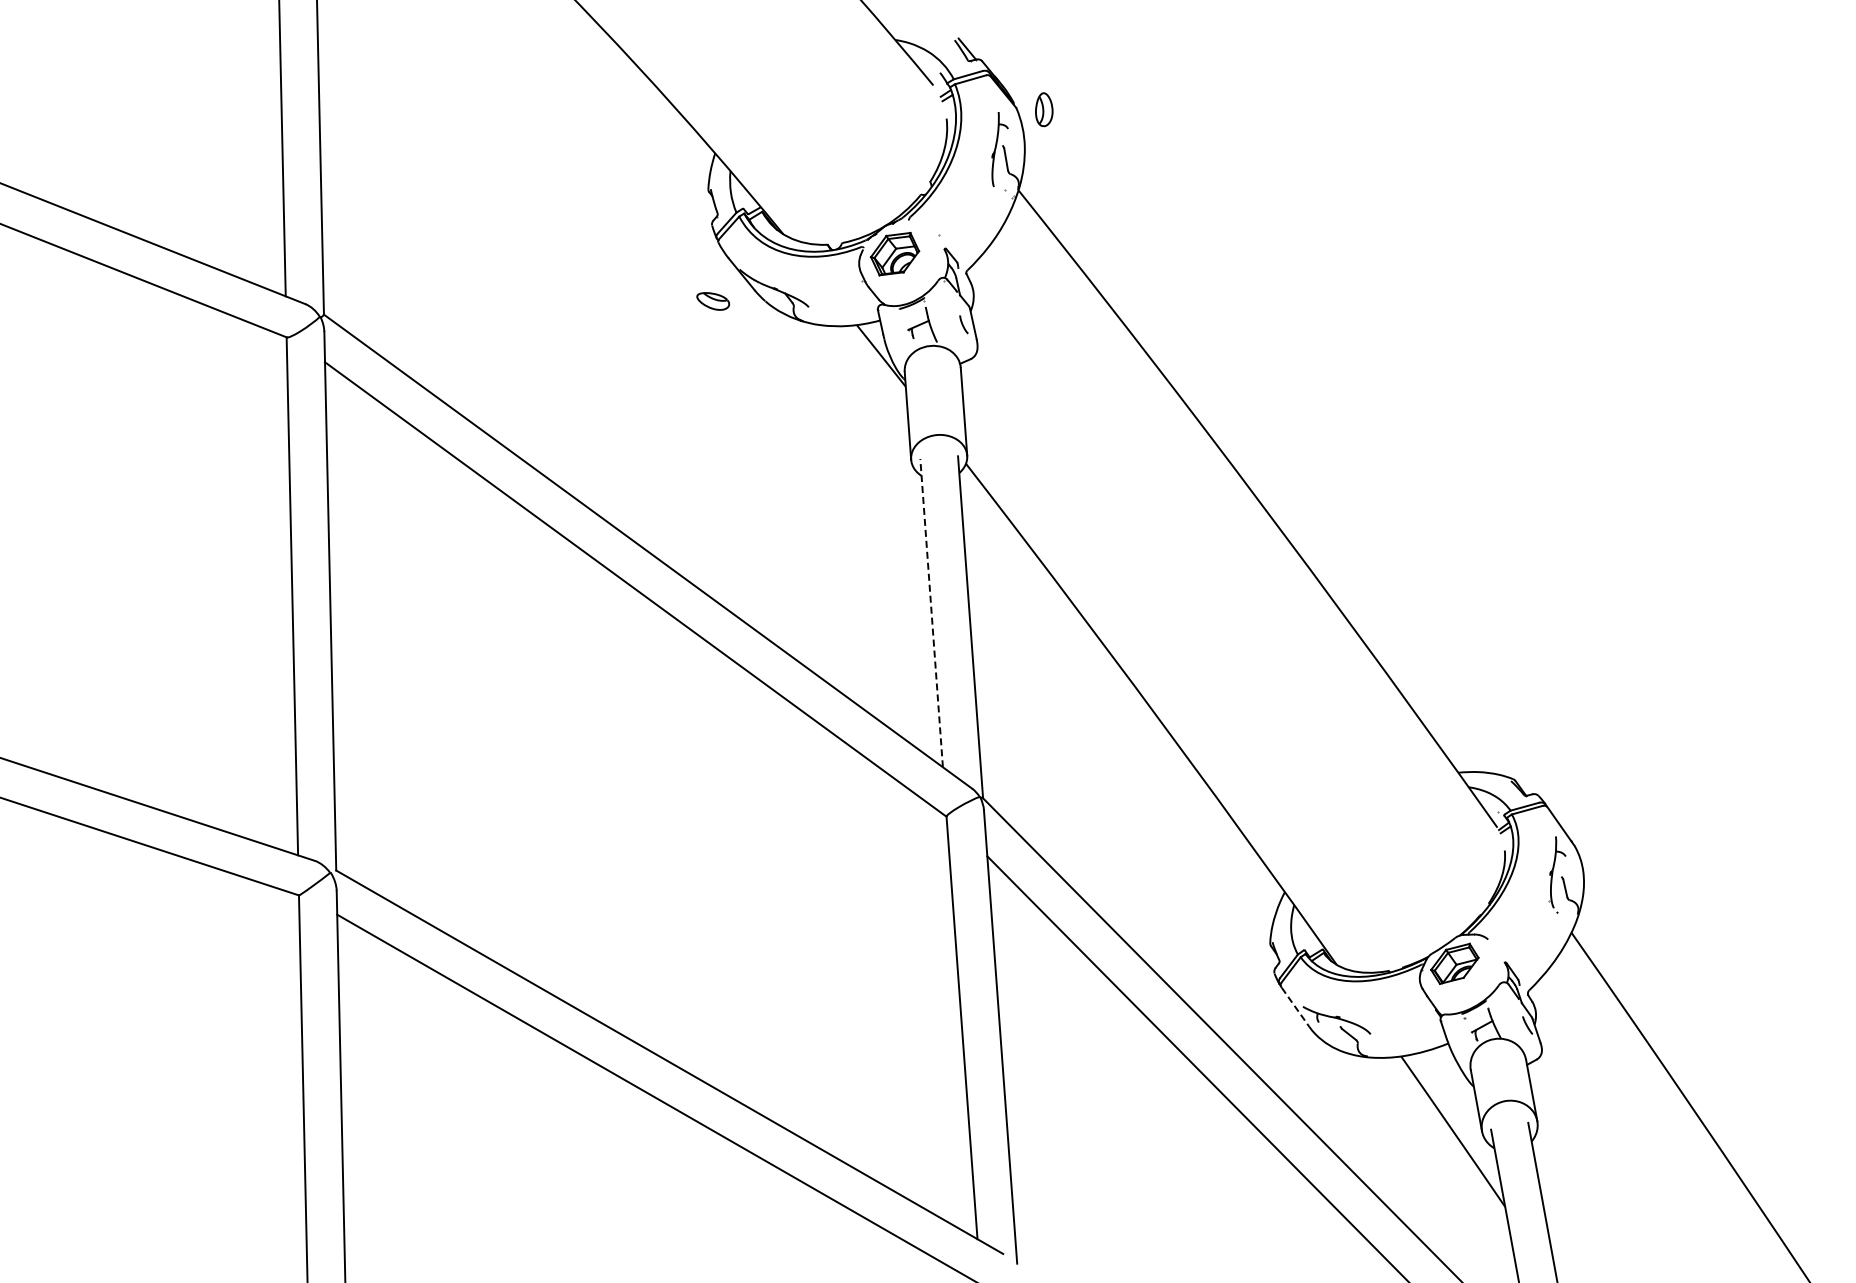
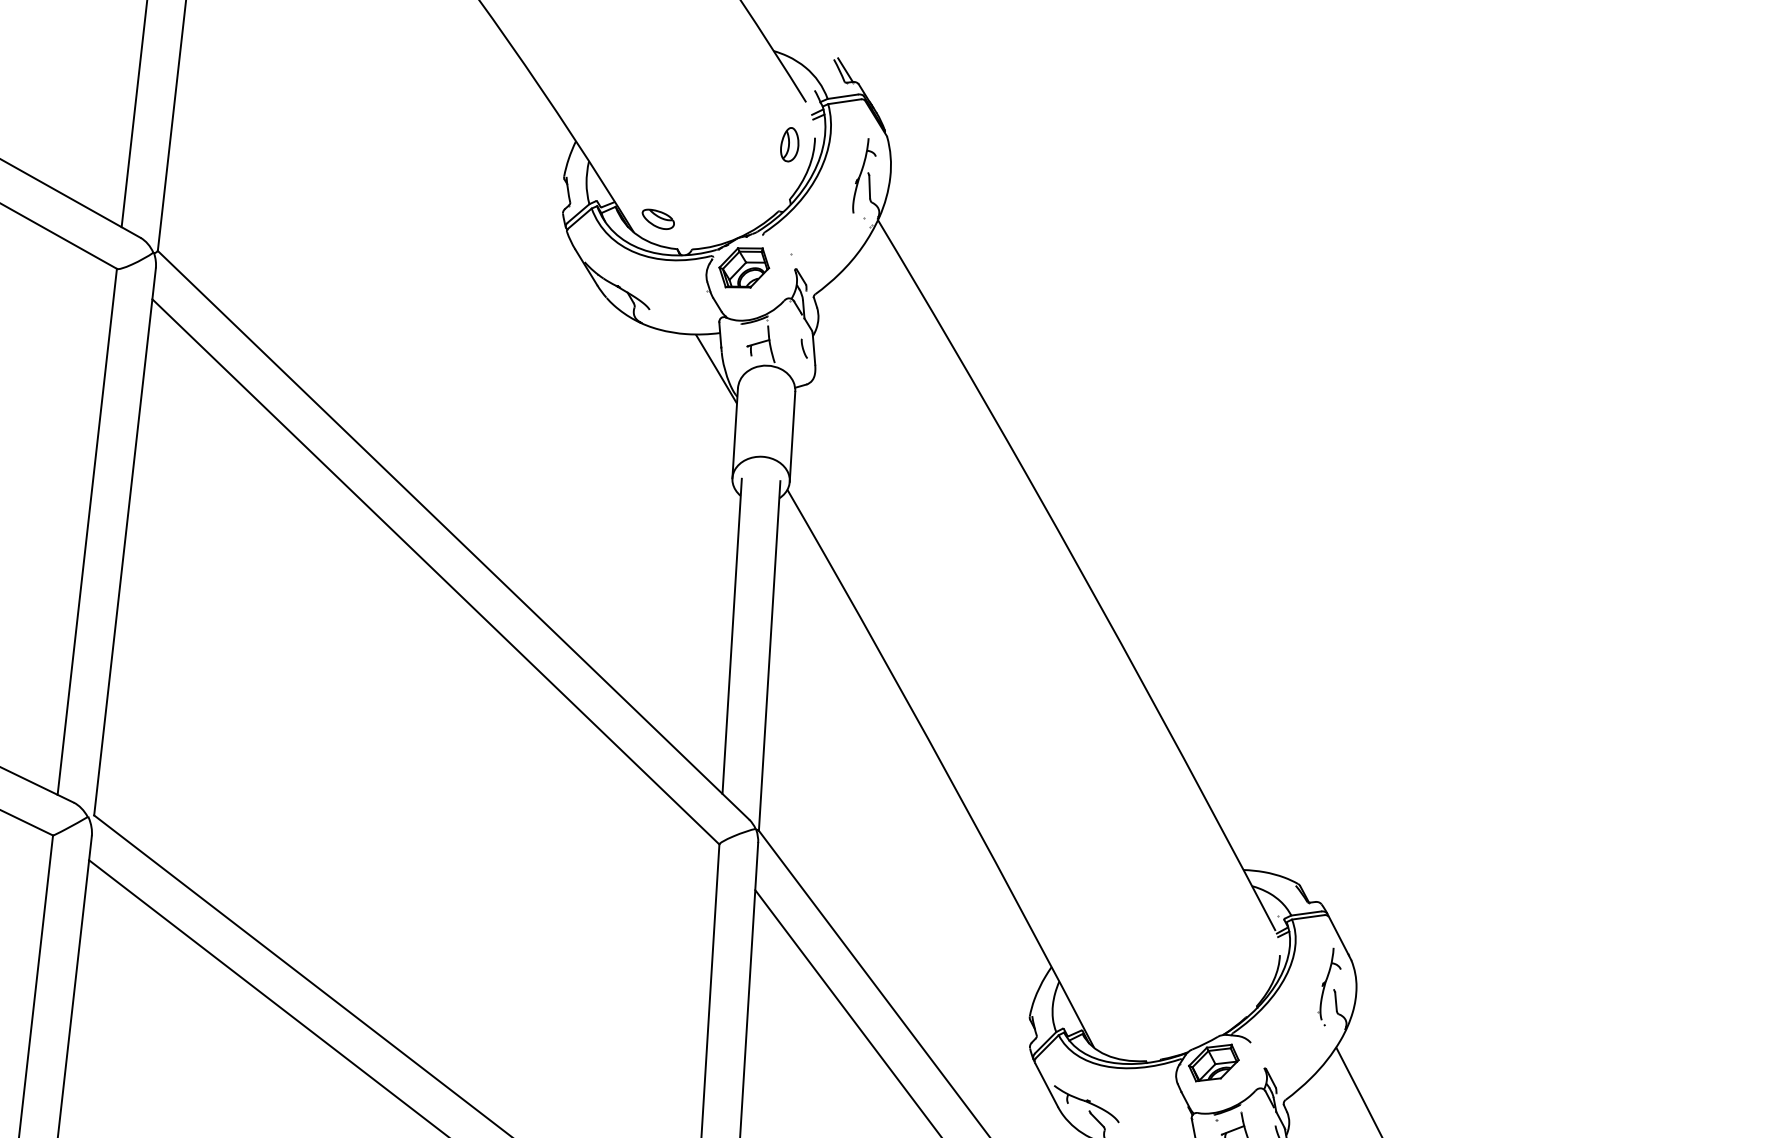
part: (1044, 109) -> (790, 144), moved
part: (713, 301) -> (658, 219), moved
line: (931, 613) -> (731, 636), dashed -> solid
line: (1295, 1007) -> (1046, 1085), dashed -> solid

